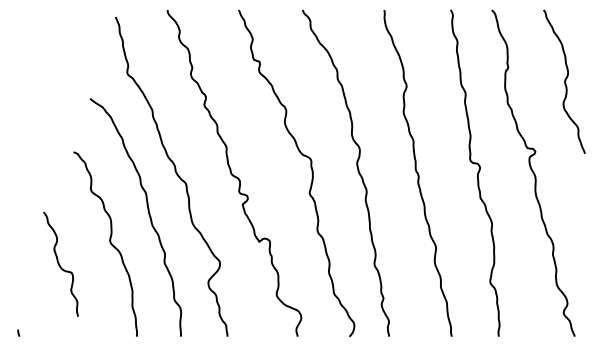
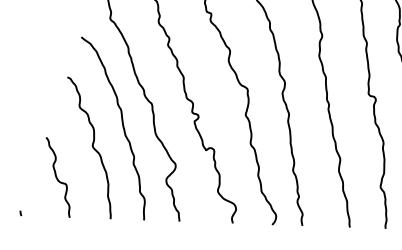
curve: (59, 263) -> (56, 176), moved

